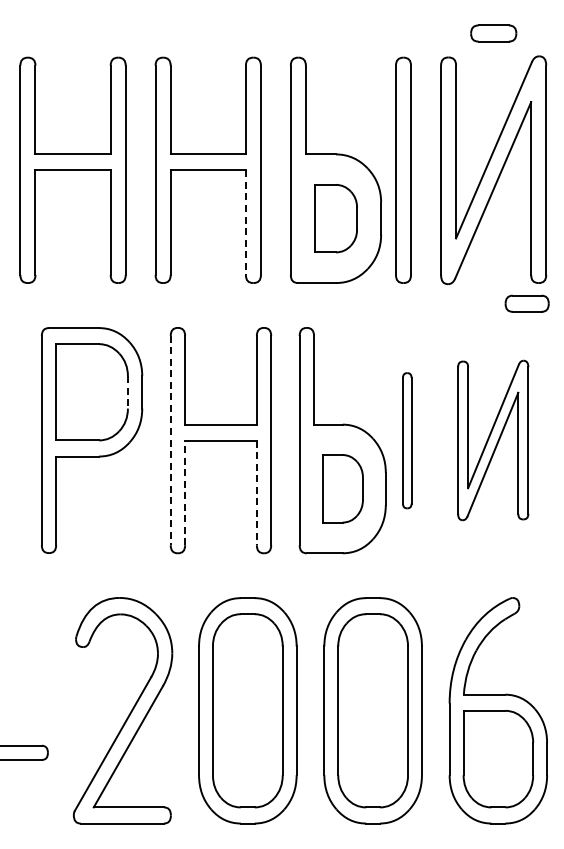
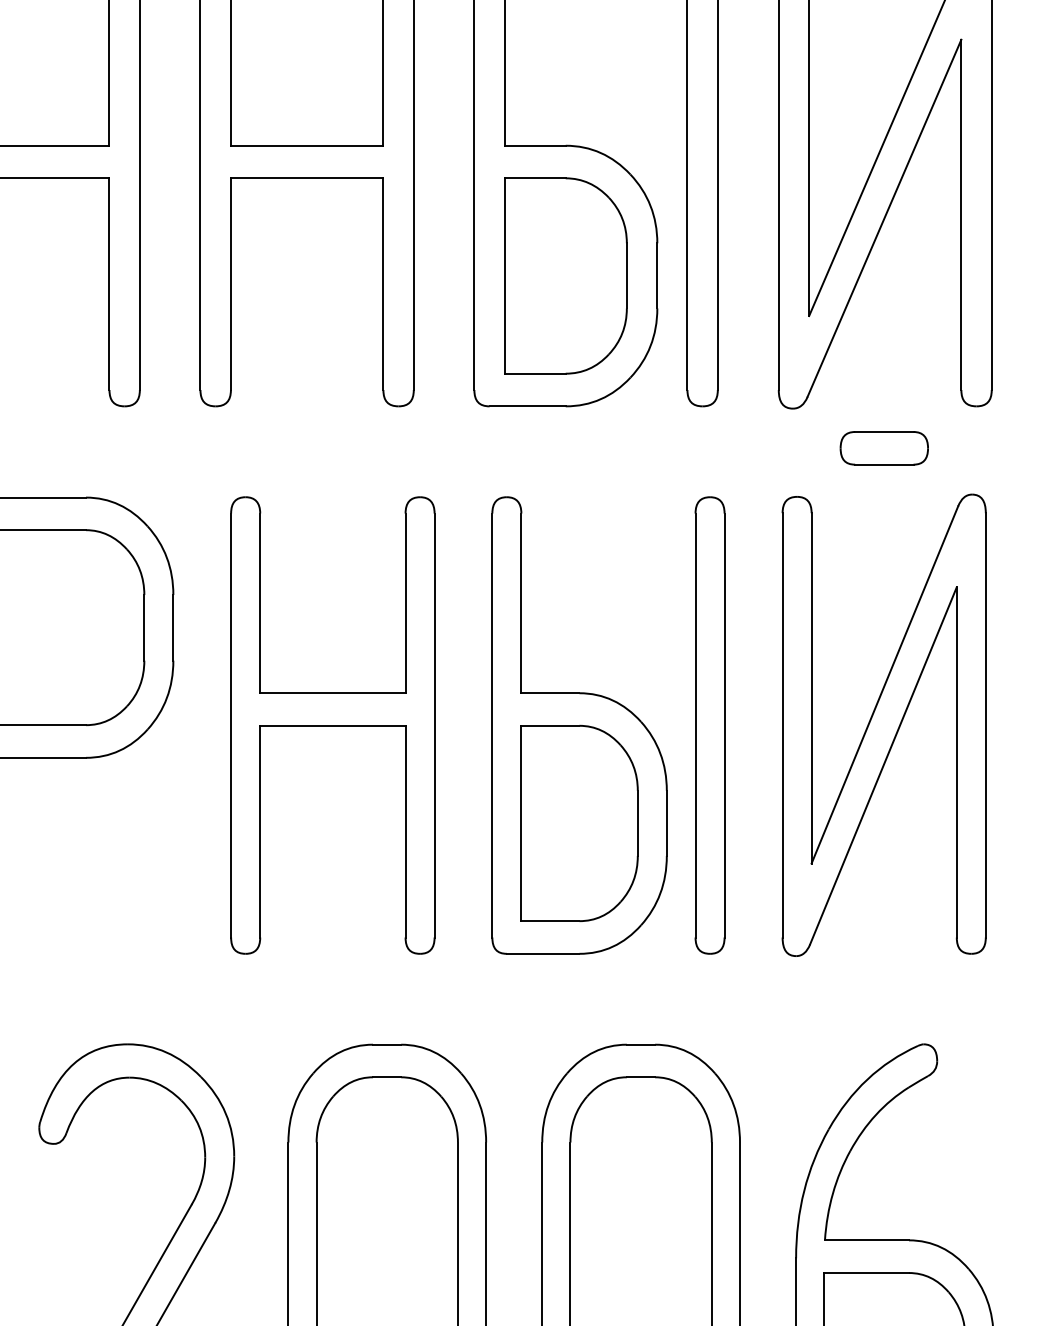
part: (335, 218) -> (564, 275), size x1.43
line: (245, 223) -> (382, 285), dashed -> solid
part: (526, 303) -> (882, 447), moved
line: (127, 392) -> (143, 628), dashed -> solid
line: (170, 440) -> (230, 725), dashed -> solid
part: (407, 440) -> (710, 725), size x1.67
part: (493, 440) -> (884, 725), size x1.43
part: (342, 488) -> (579, 822), size x1.43
line: (185, 492) -> (260, 830), dashed -> solid
line: (256, 493) -> (404, 832), dashed -> solid

